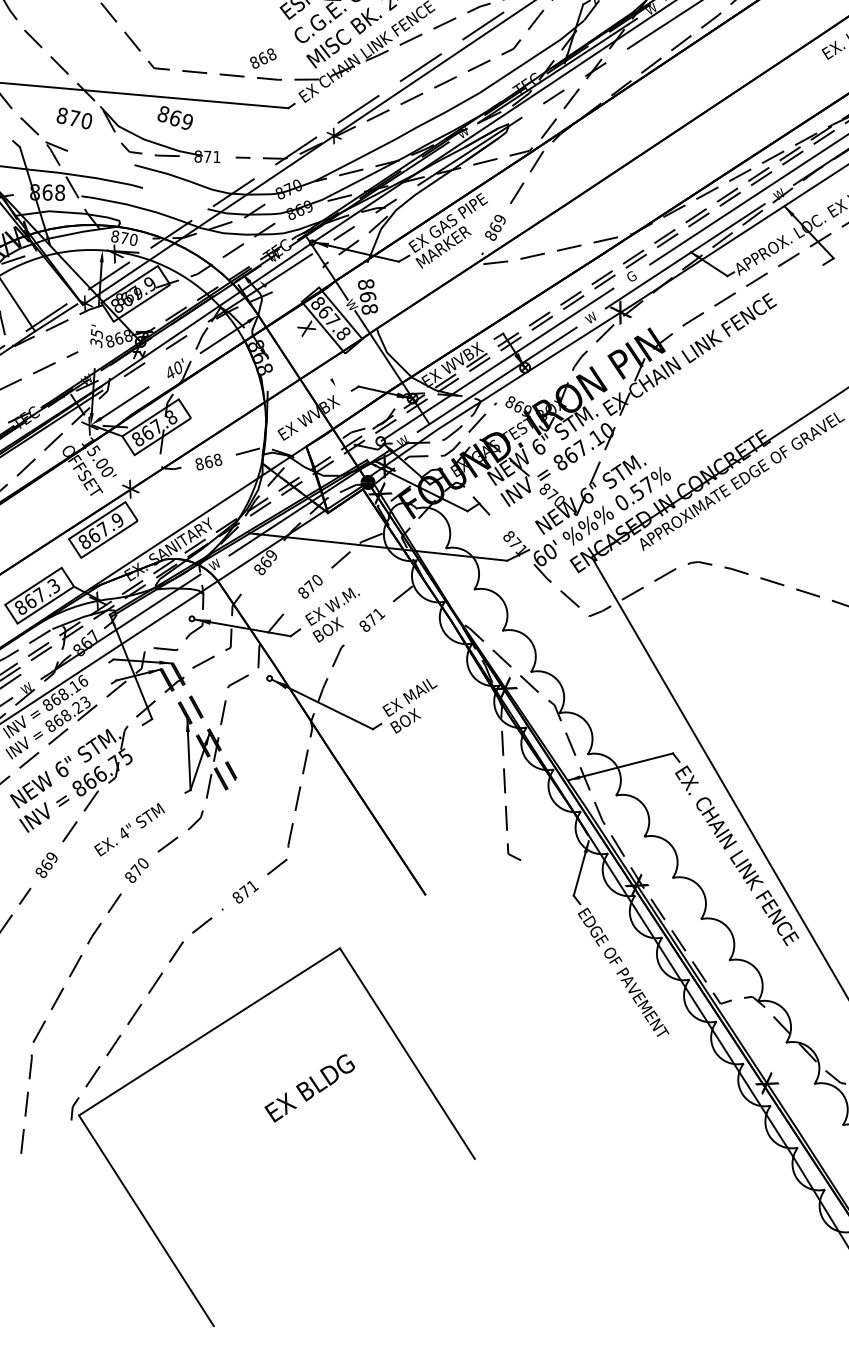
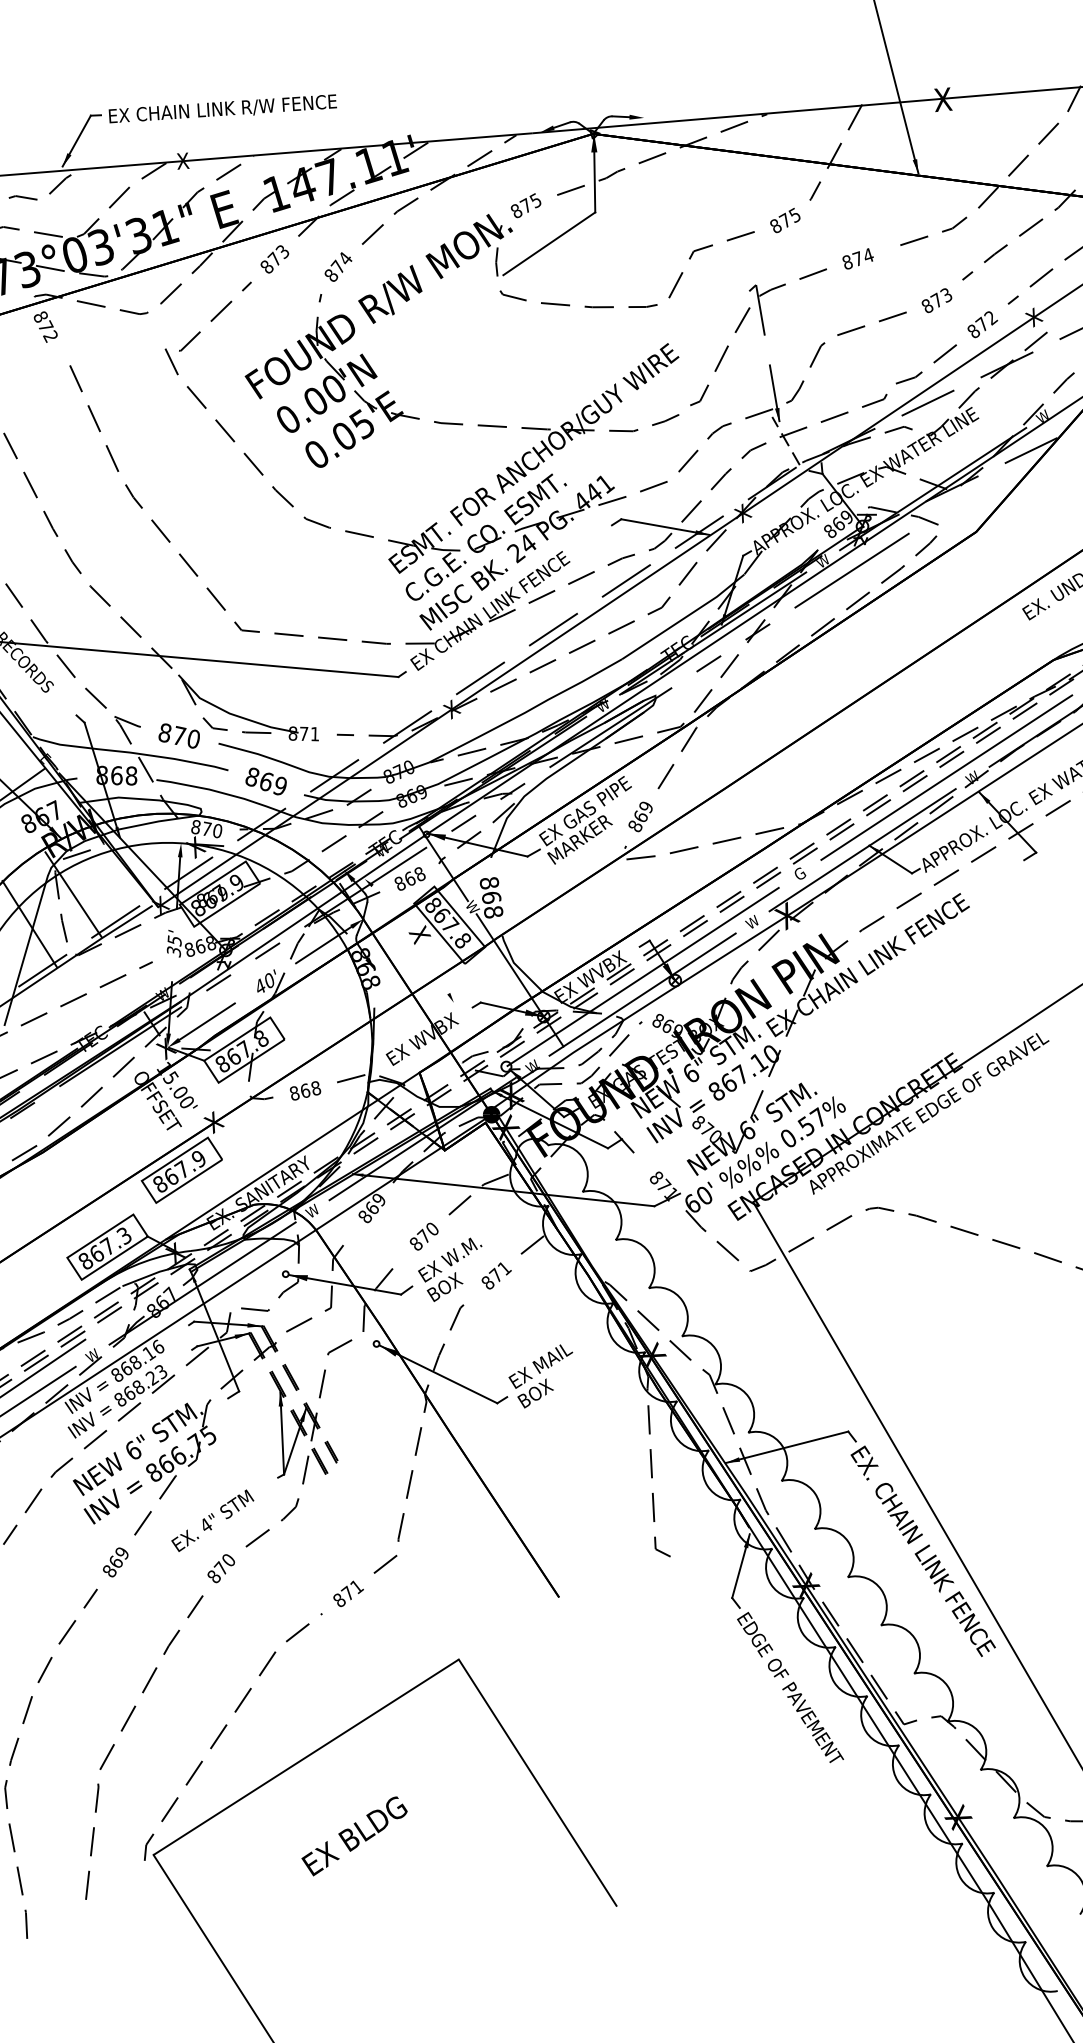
text: (262, 58) -> (409, 878), moved
text: (73, 118) -> (178, 735), moved
text: (174, 118) -> (265, 781), moved
text: (309, 1088) -> (354, 1836), moved

